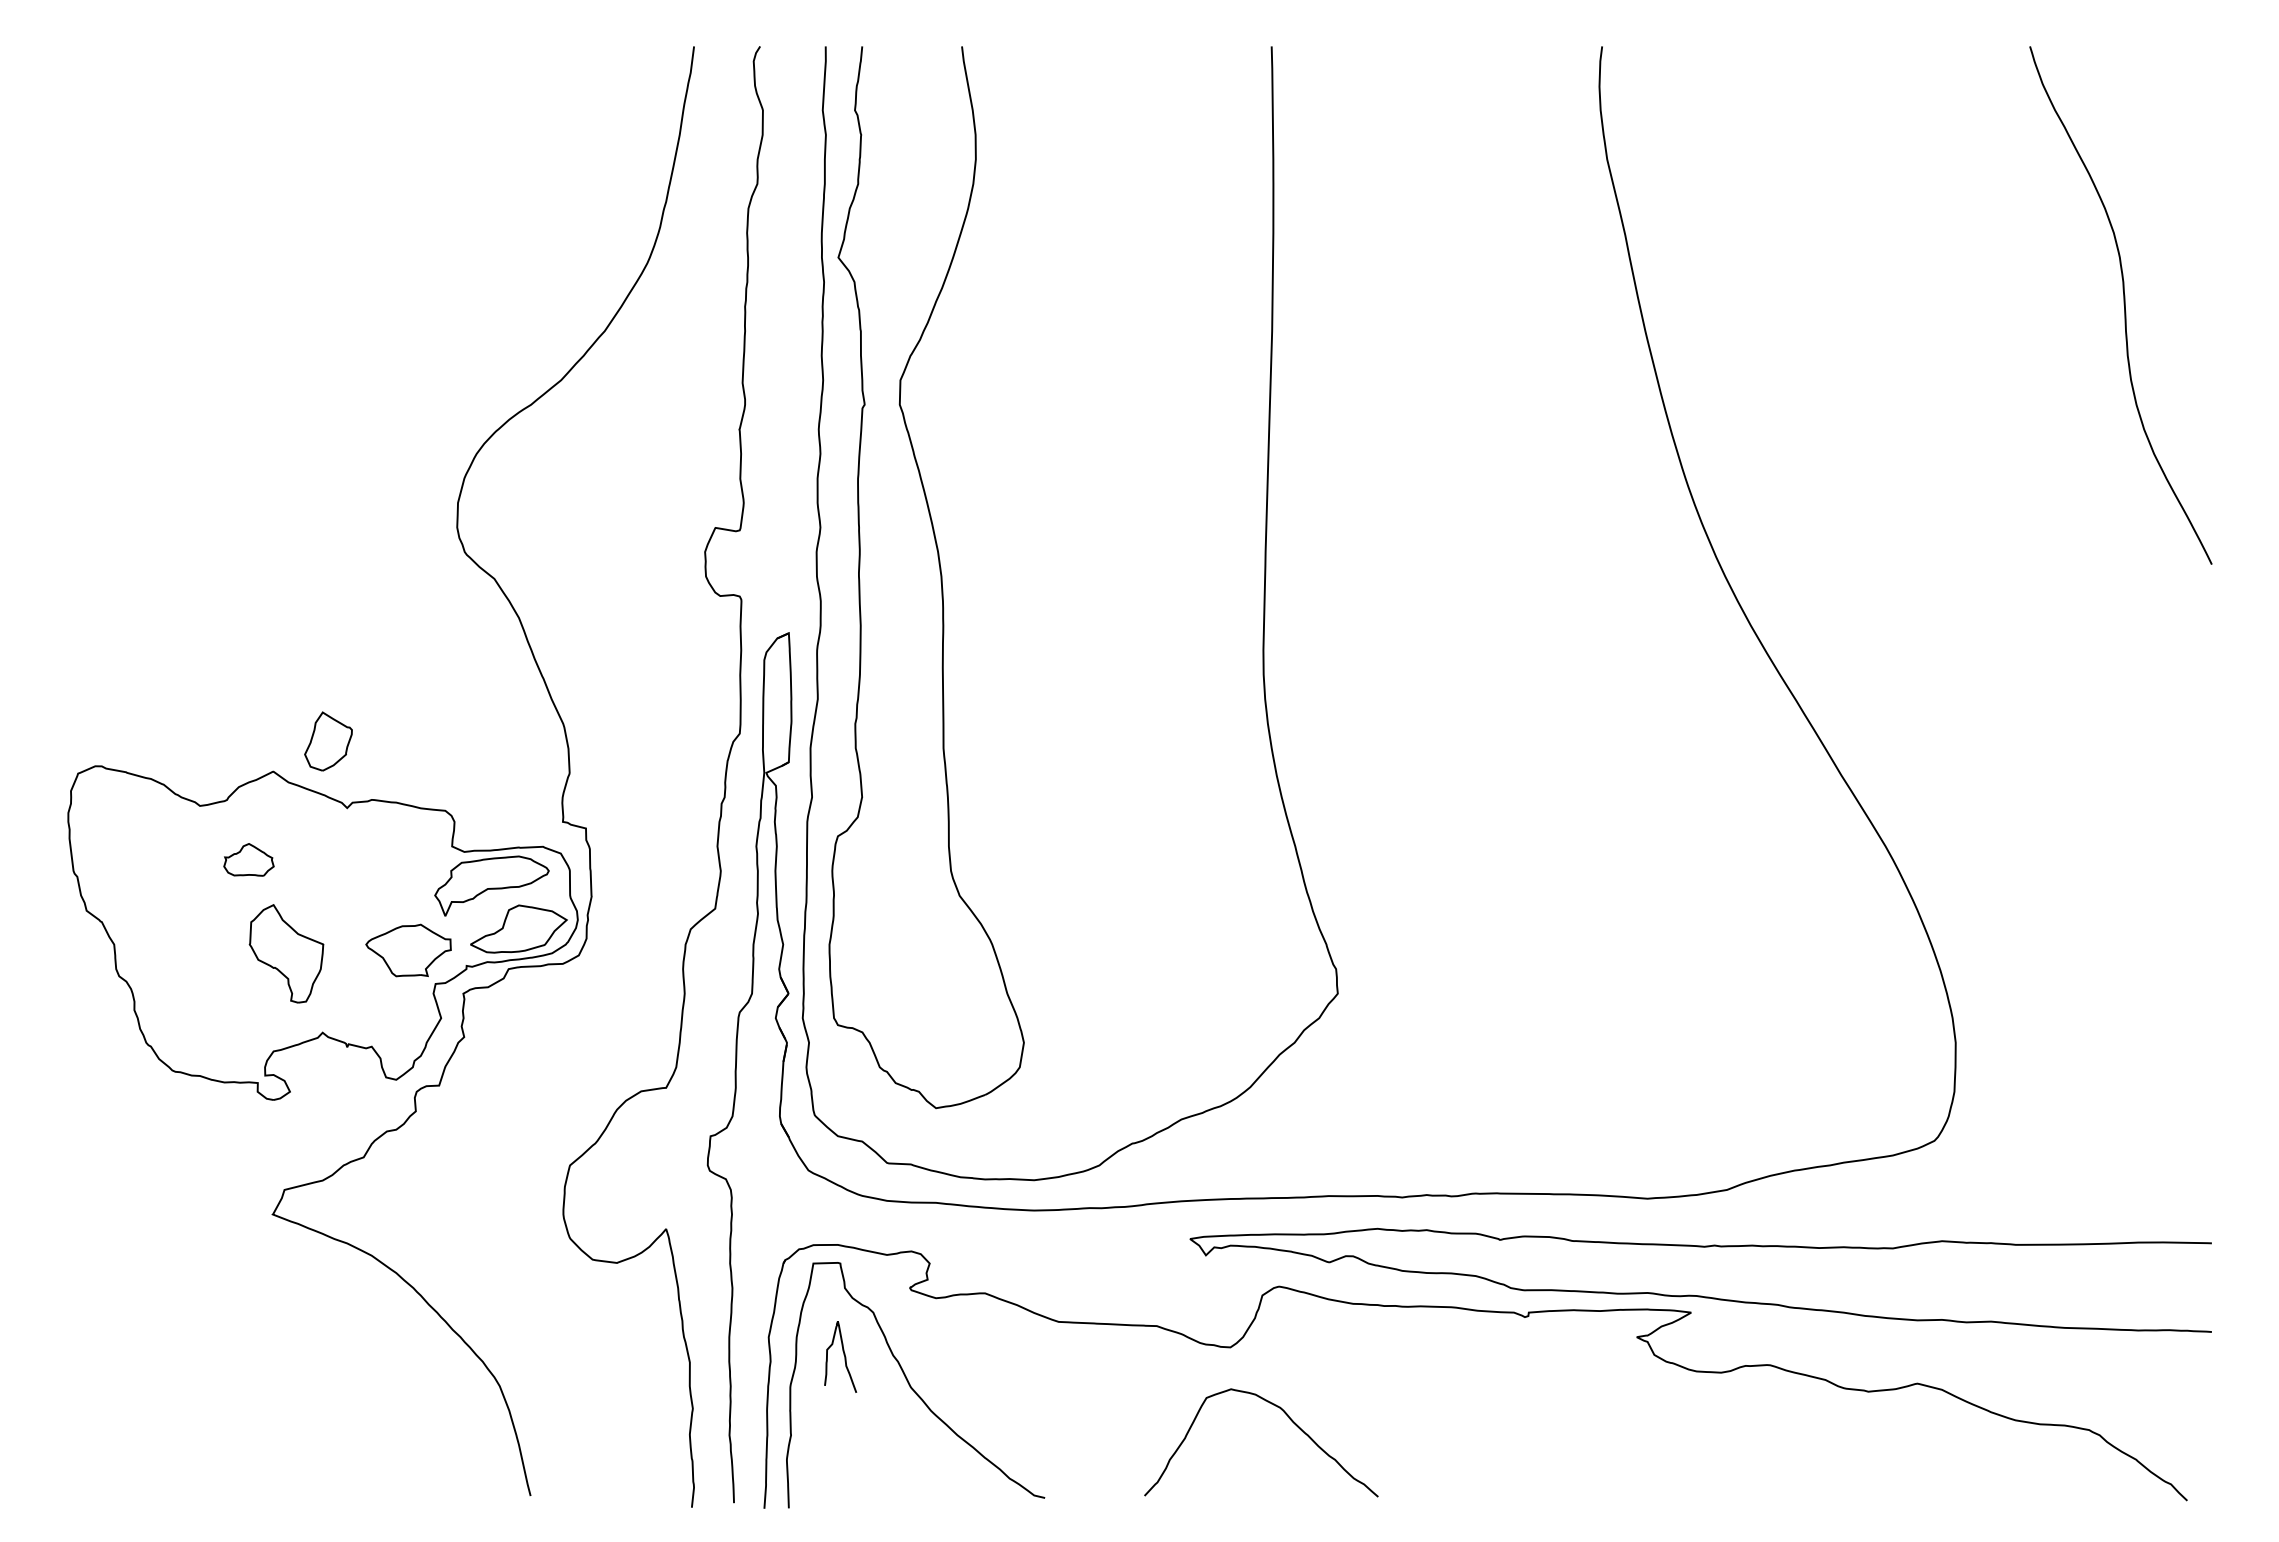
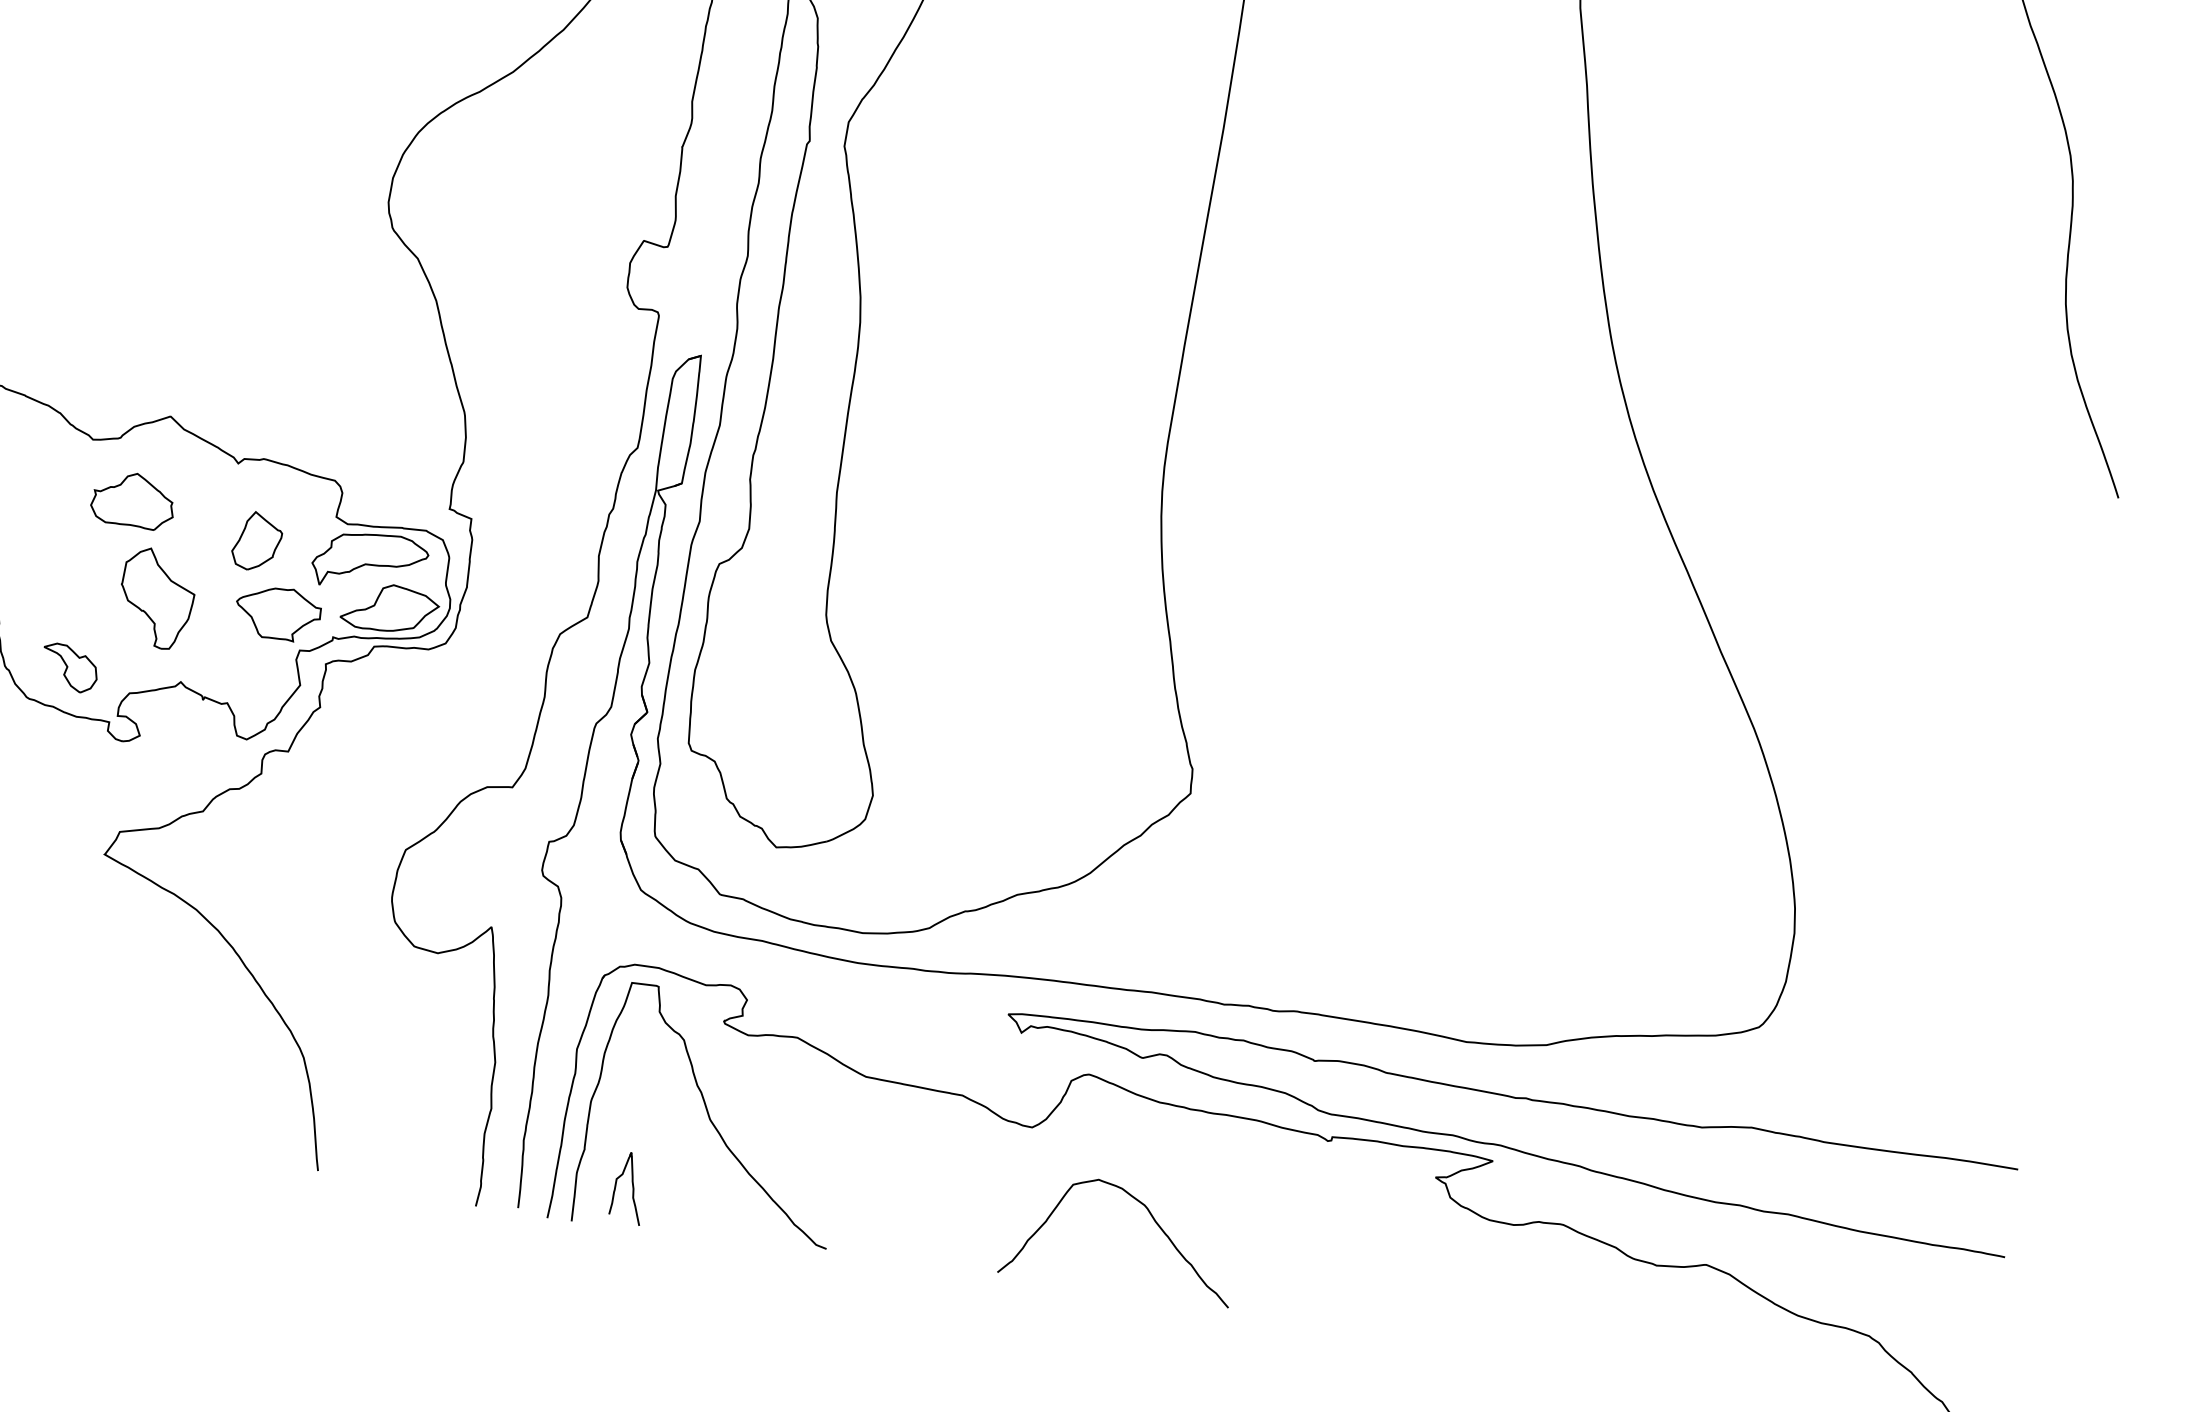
part: (328, 741) -> (257, 541), moved
part: (248, 859) -> (133, 499), size x1.67
part: (210, 1035) -> (69, 668), added
curve: (843, 1355) -> (631, 1187), moved
curve: (1289, 1419) -> (1152, 1218), moved

